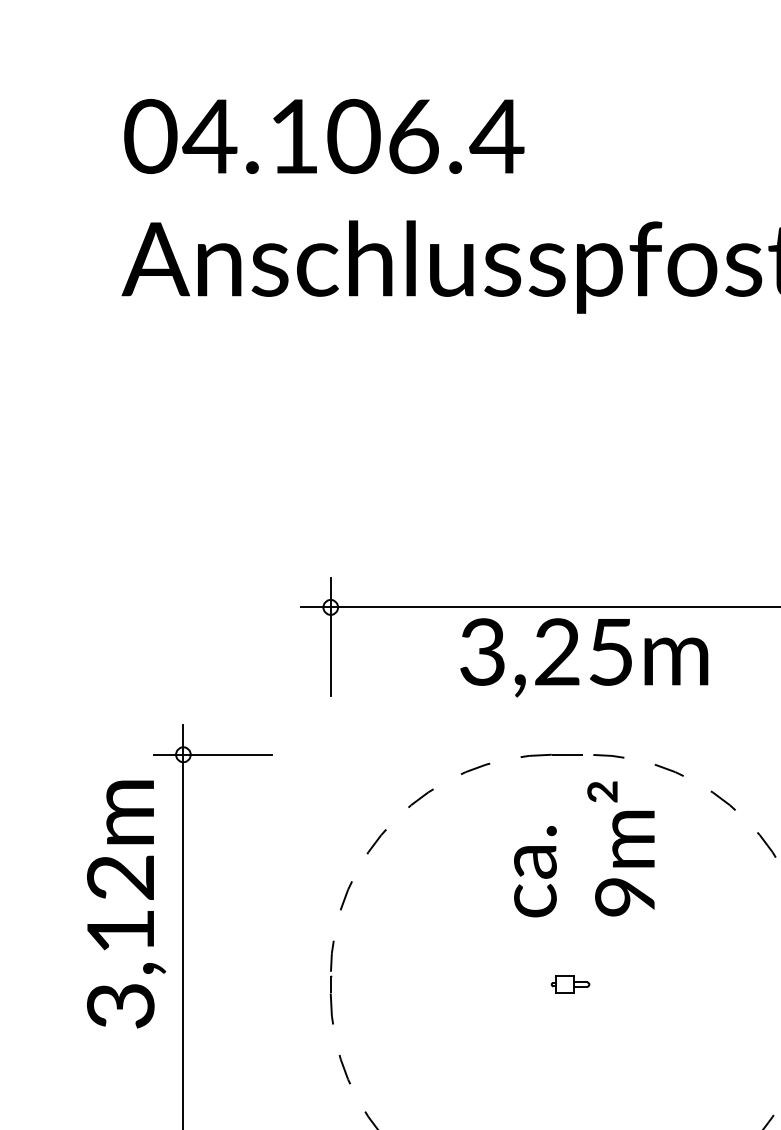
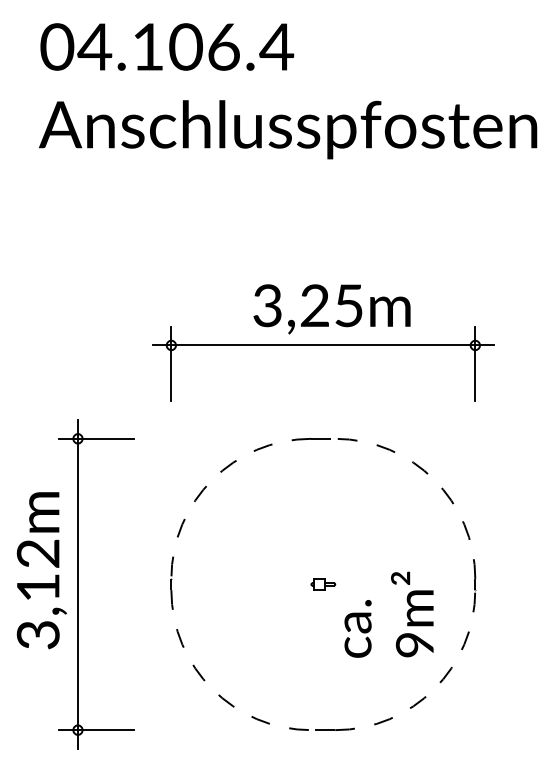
text: (583, 657) -> (331, 309), moved
text: (583, 848) -> (388, 614), moved
text: (125, 904) -> (41, 570), moved

